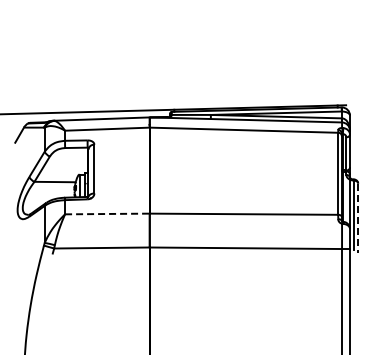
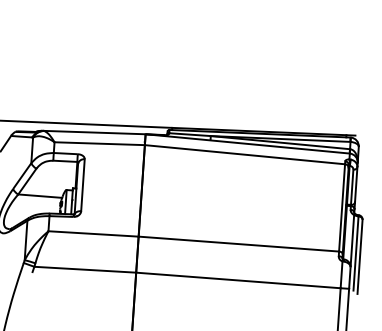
line: (107, 213) -> (93, 233), dashed -> solid
line: (358, 218) -> (360, 256), dashed -> solid

